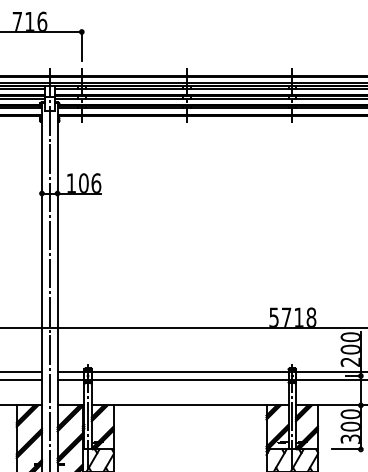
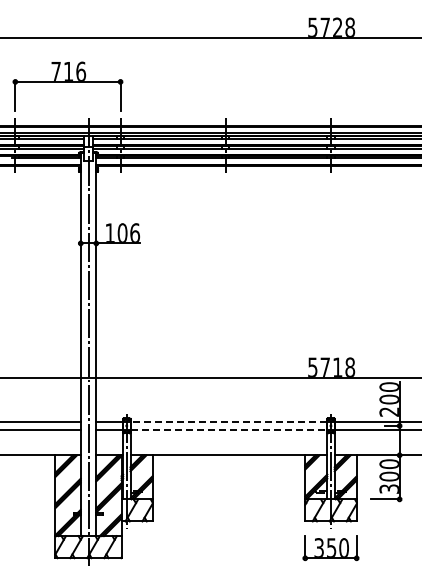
line: (189, 372) -> (228, 422), solid -> dashed
line: (190, 379) -> (229, 429), solid -> dashed

